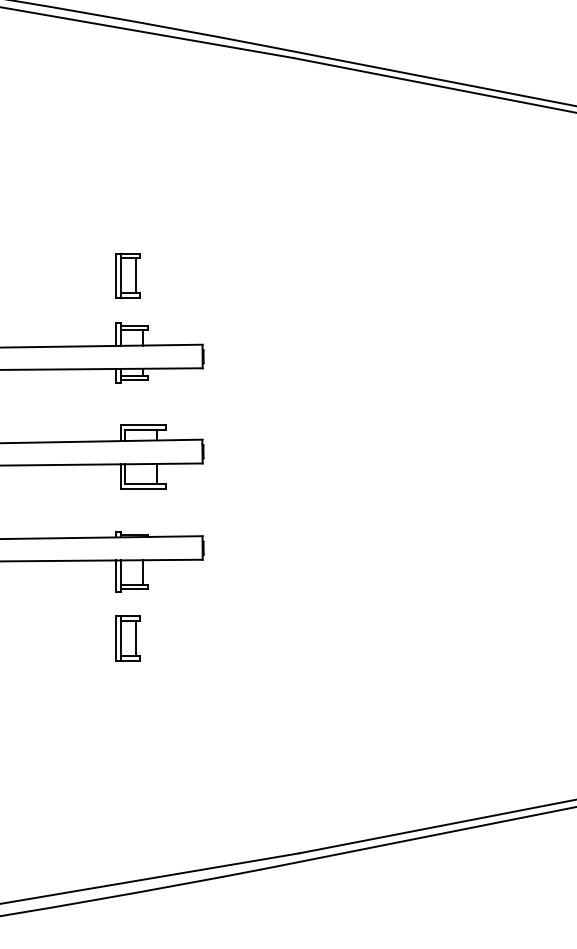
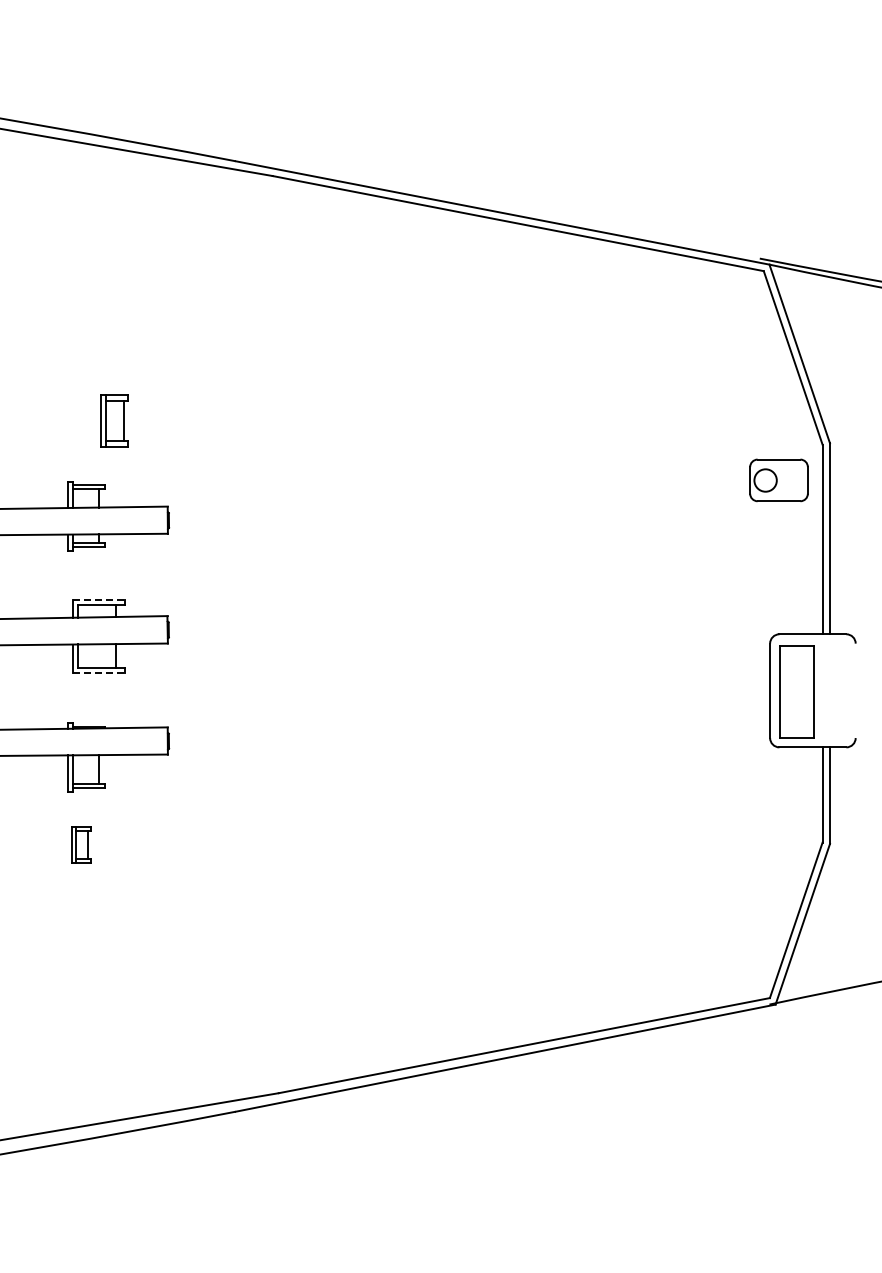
part: (127, 275) -> (114, 420), moved
line: (143, 425) -> (99, 599), solid -> dashed
line: (143, 489) -> (99, 673), solid -> dashed
part: (127, 637) -> (81, 844), size x0.7

